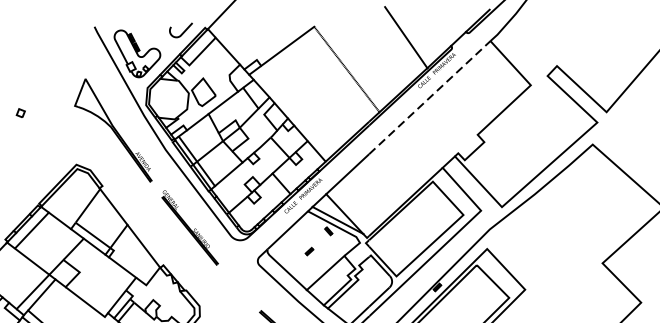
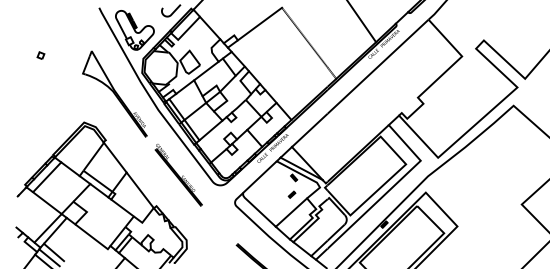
line: (429, 98) -> (377, 67), dashed -> solid
part: (20, 112) -> (40, 55), moved
part: (308, 251) -> (291, 194), moved

